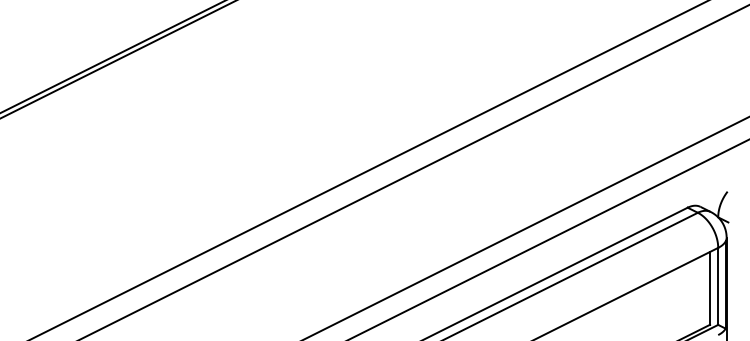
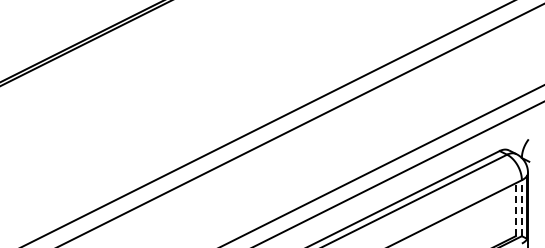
line: (717, 286) -> (521, 208), solid -> dashed
line: (709, 288) -> (515, 209), solid -> dashed

